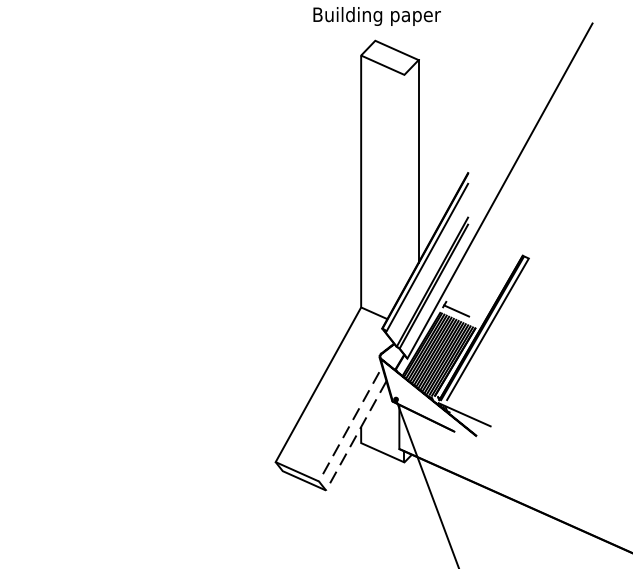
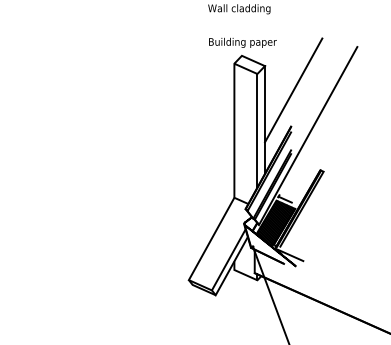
line: (472, 105) -> (293, 90), added
line: (404, 181) -> (257, 130), added
line: (321, 483) -> (213, 291), dashed -> solid

